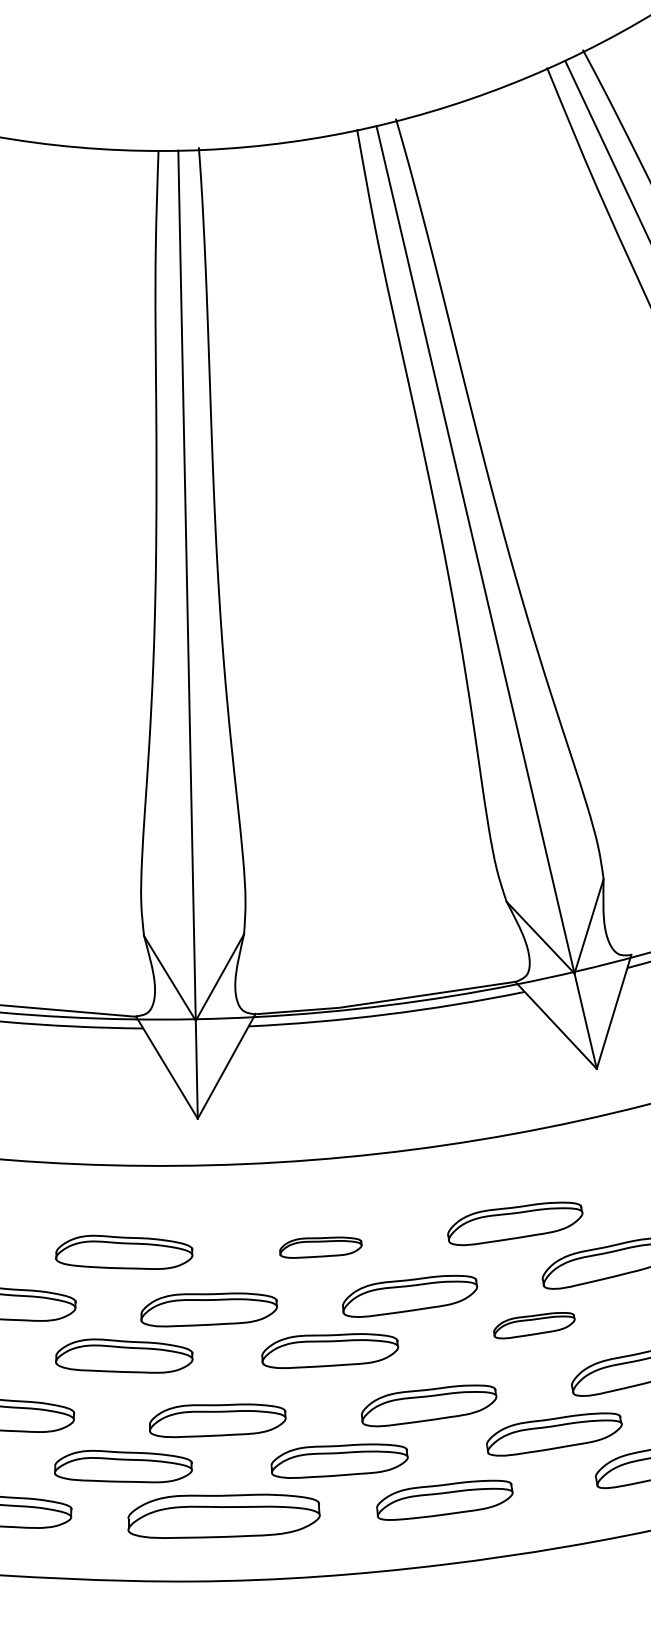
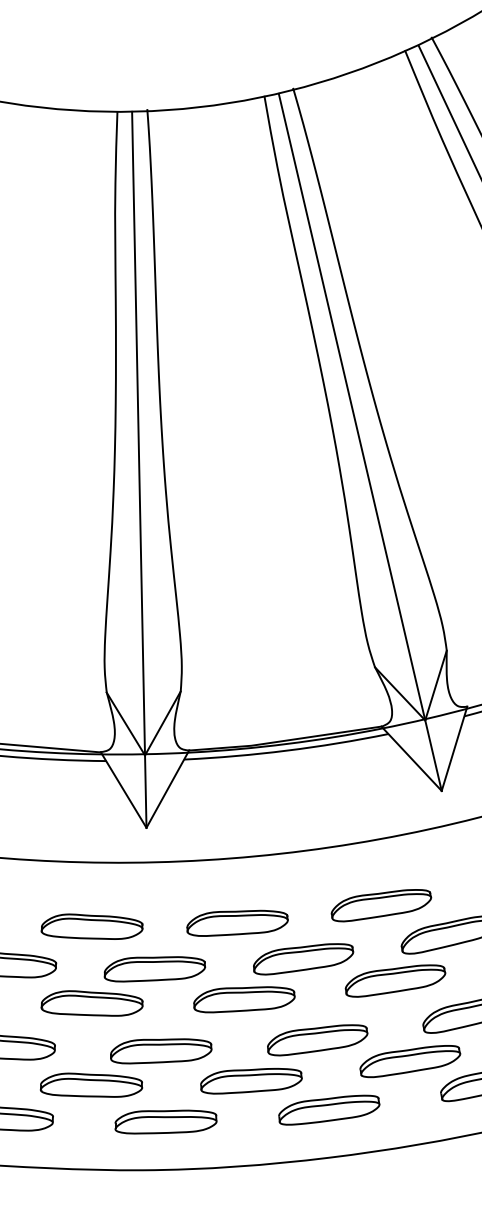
part: (320, 1247) -> (237, 923), size x1.67
part: (534, 1325) -> (395, 980), size x1.67
part: (224, 1516) -> (166, 1122), size x0.71

